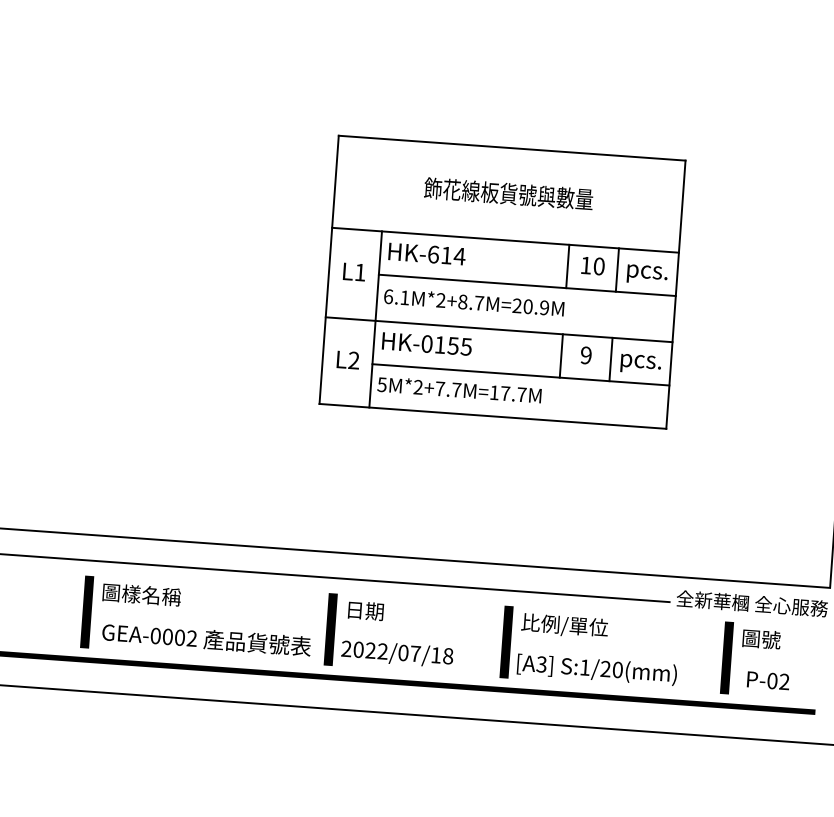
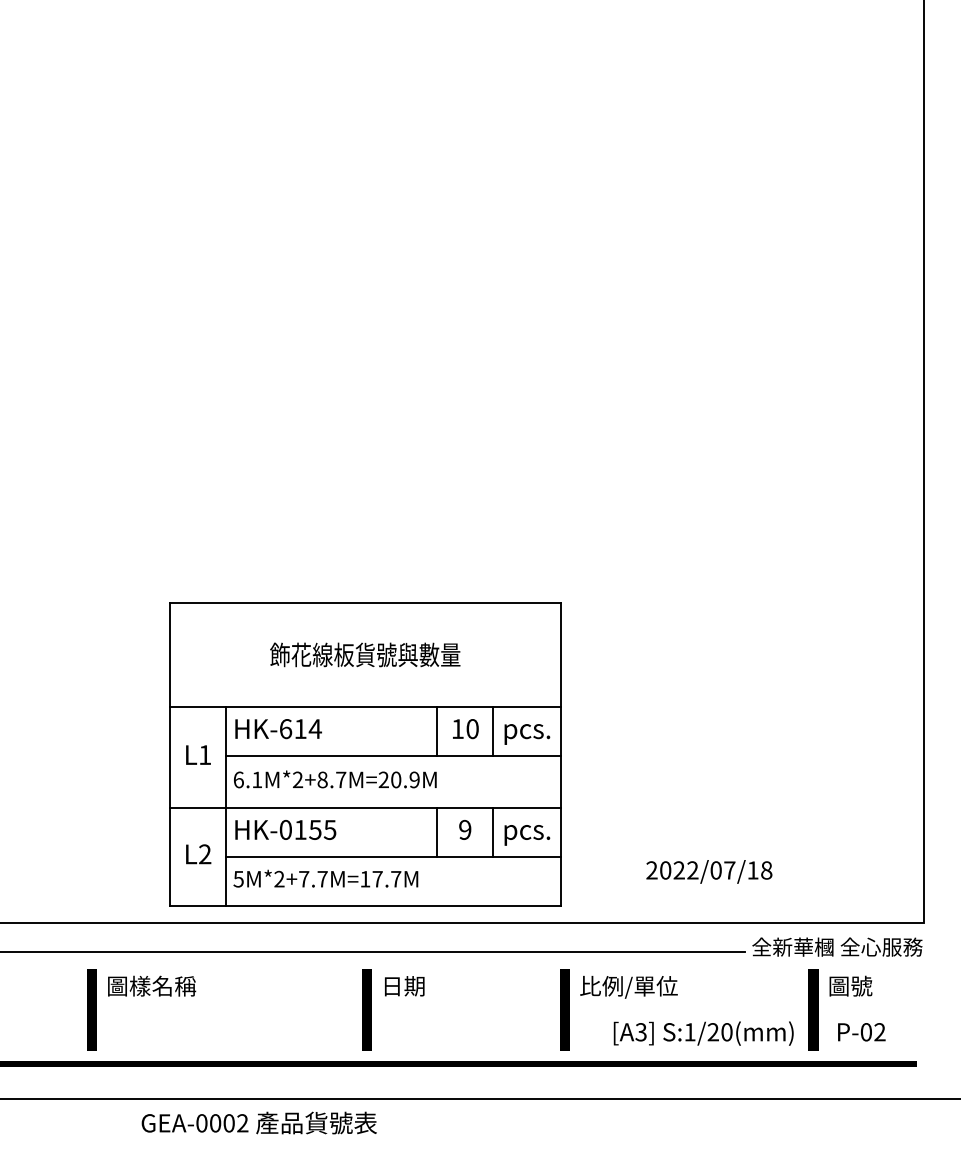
part: (502, 282) -> (365, 754), moved
text: (206, 638) -> (258, 1122), moved
text: (397, 653) -> (709, 871), moved
text: (596, 669) -> (703, 1033), moved

